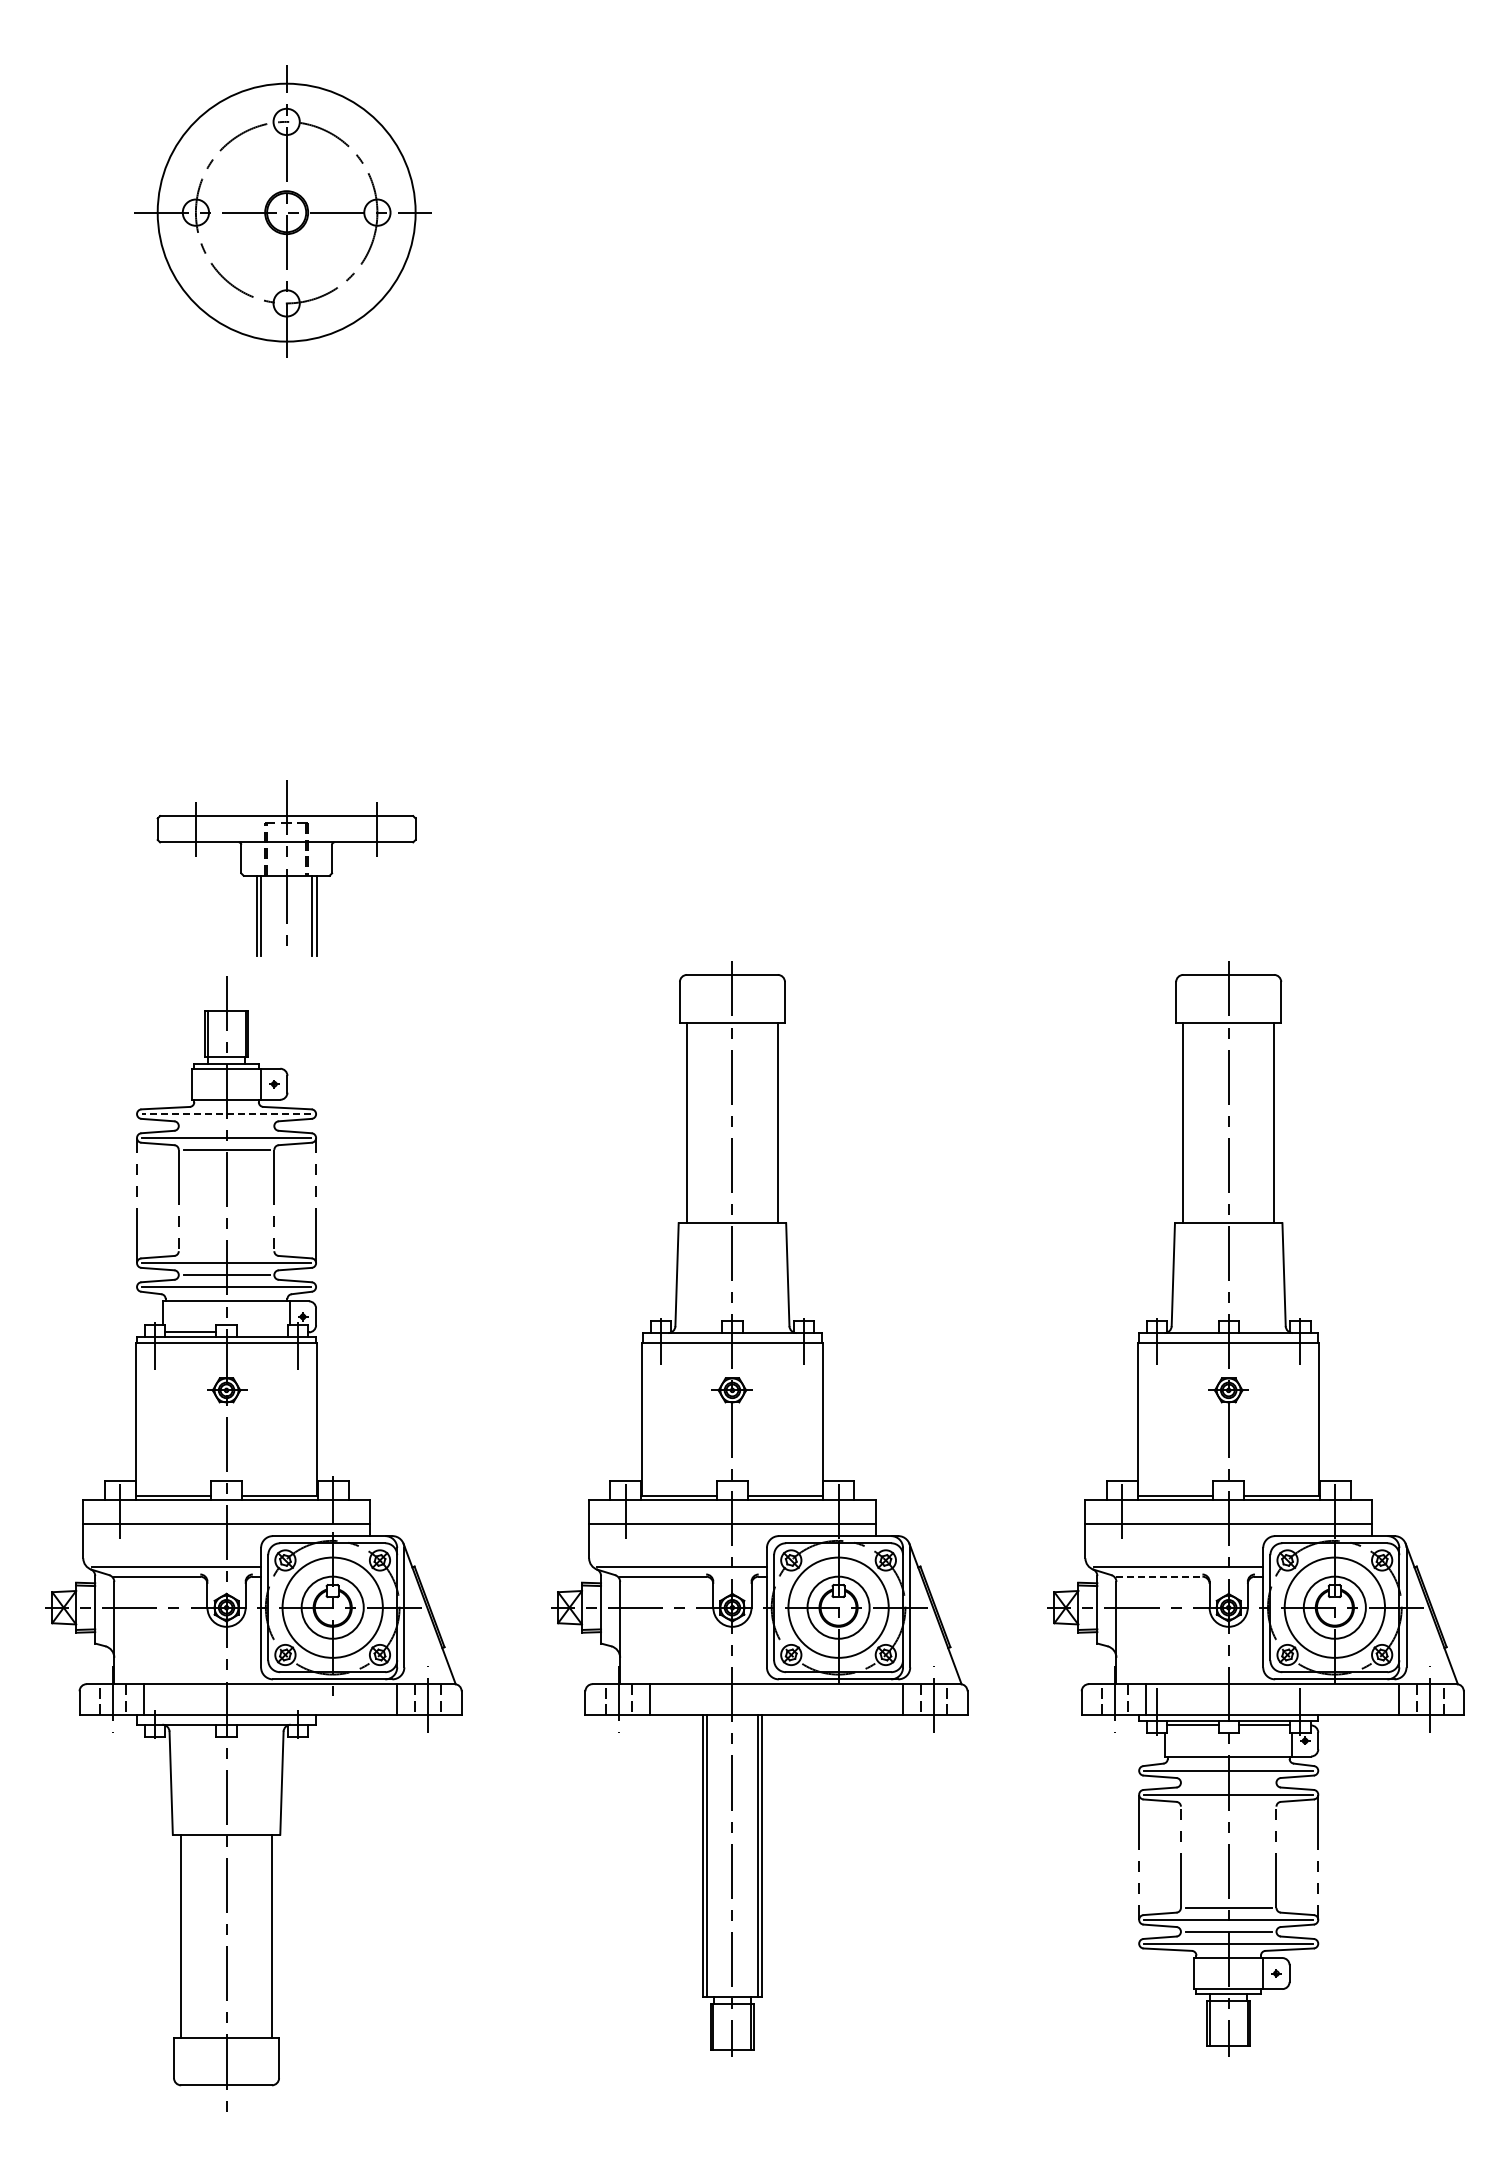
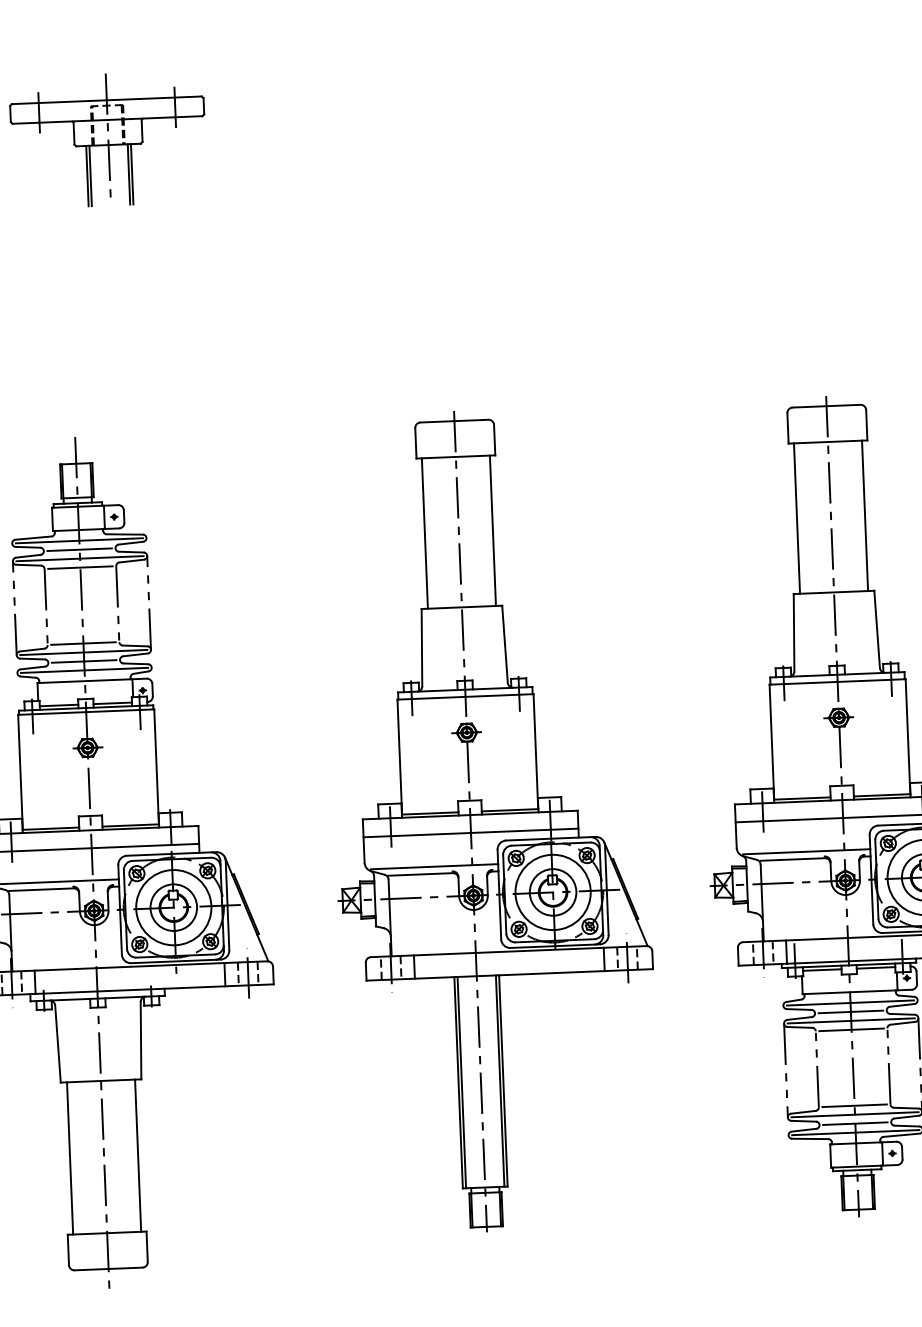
part: (286, 868) -> (108, 139), moved
line: (226, 1114) -> (79, 541), dashed -> solid
line: (226, 1126) -> (79, 550), added
line: (226, 1251) -> (83, 643), added
line: (262, 1332) -> (112, 703), added
line: (1159, 1576) -> (792, 859), dashed -> solid
line: (1228, 1782) -> (850, 1011), added
line: (1228, 1806) -> (851, 1029), added

